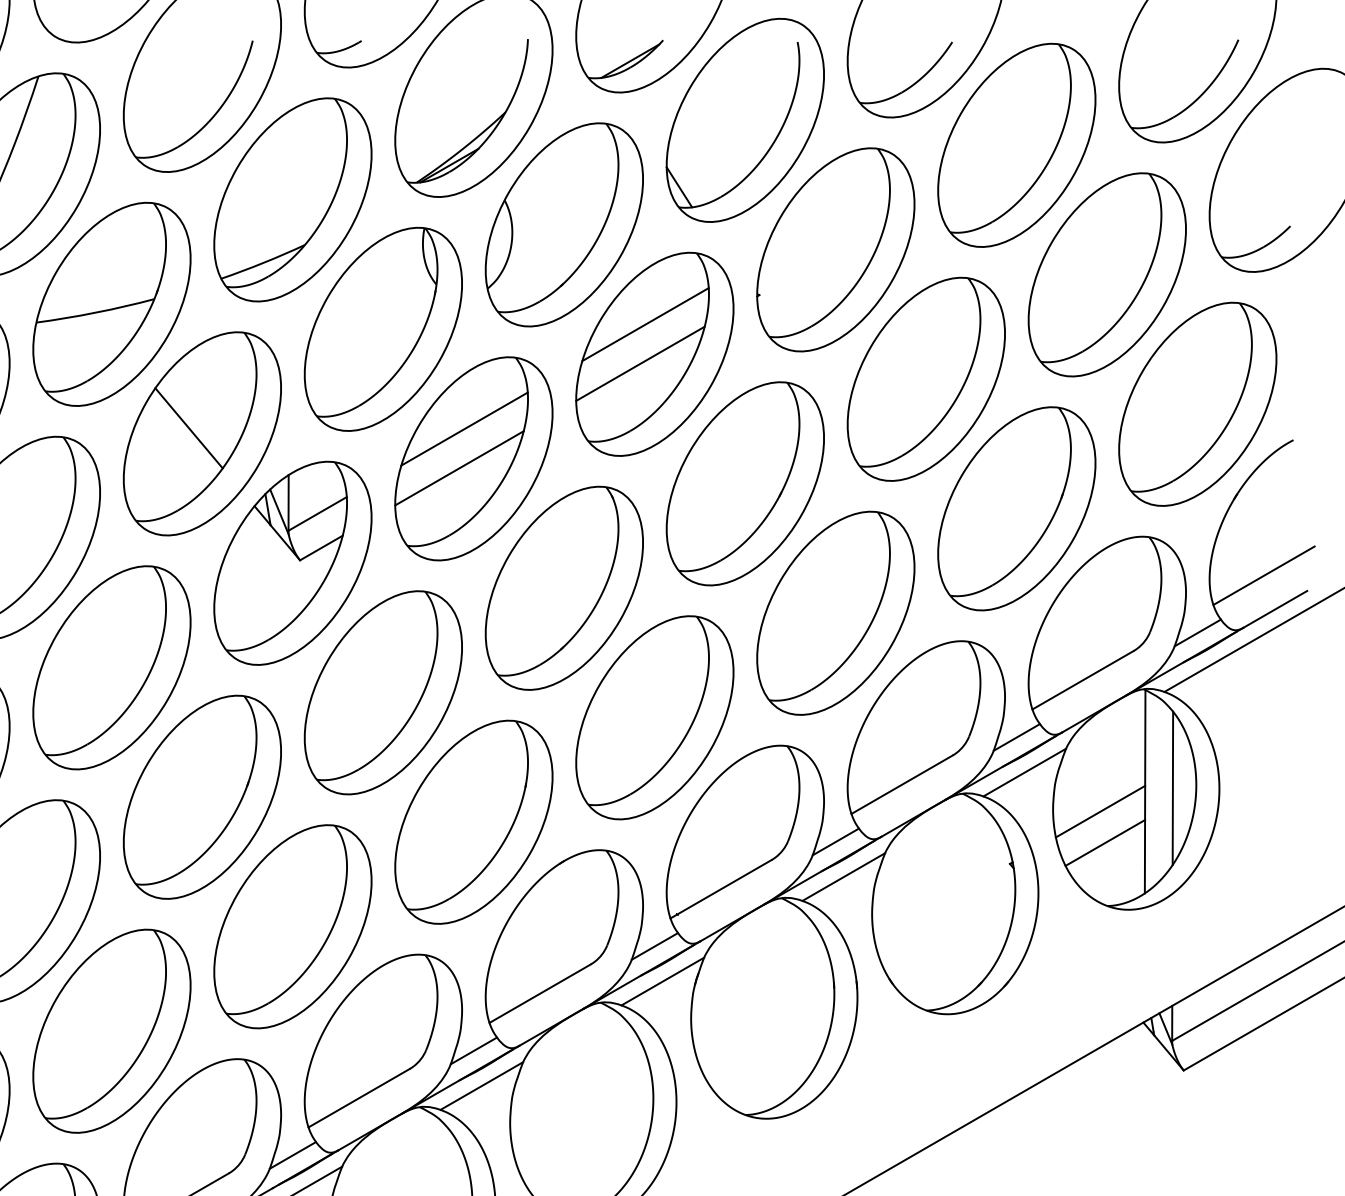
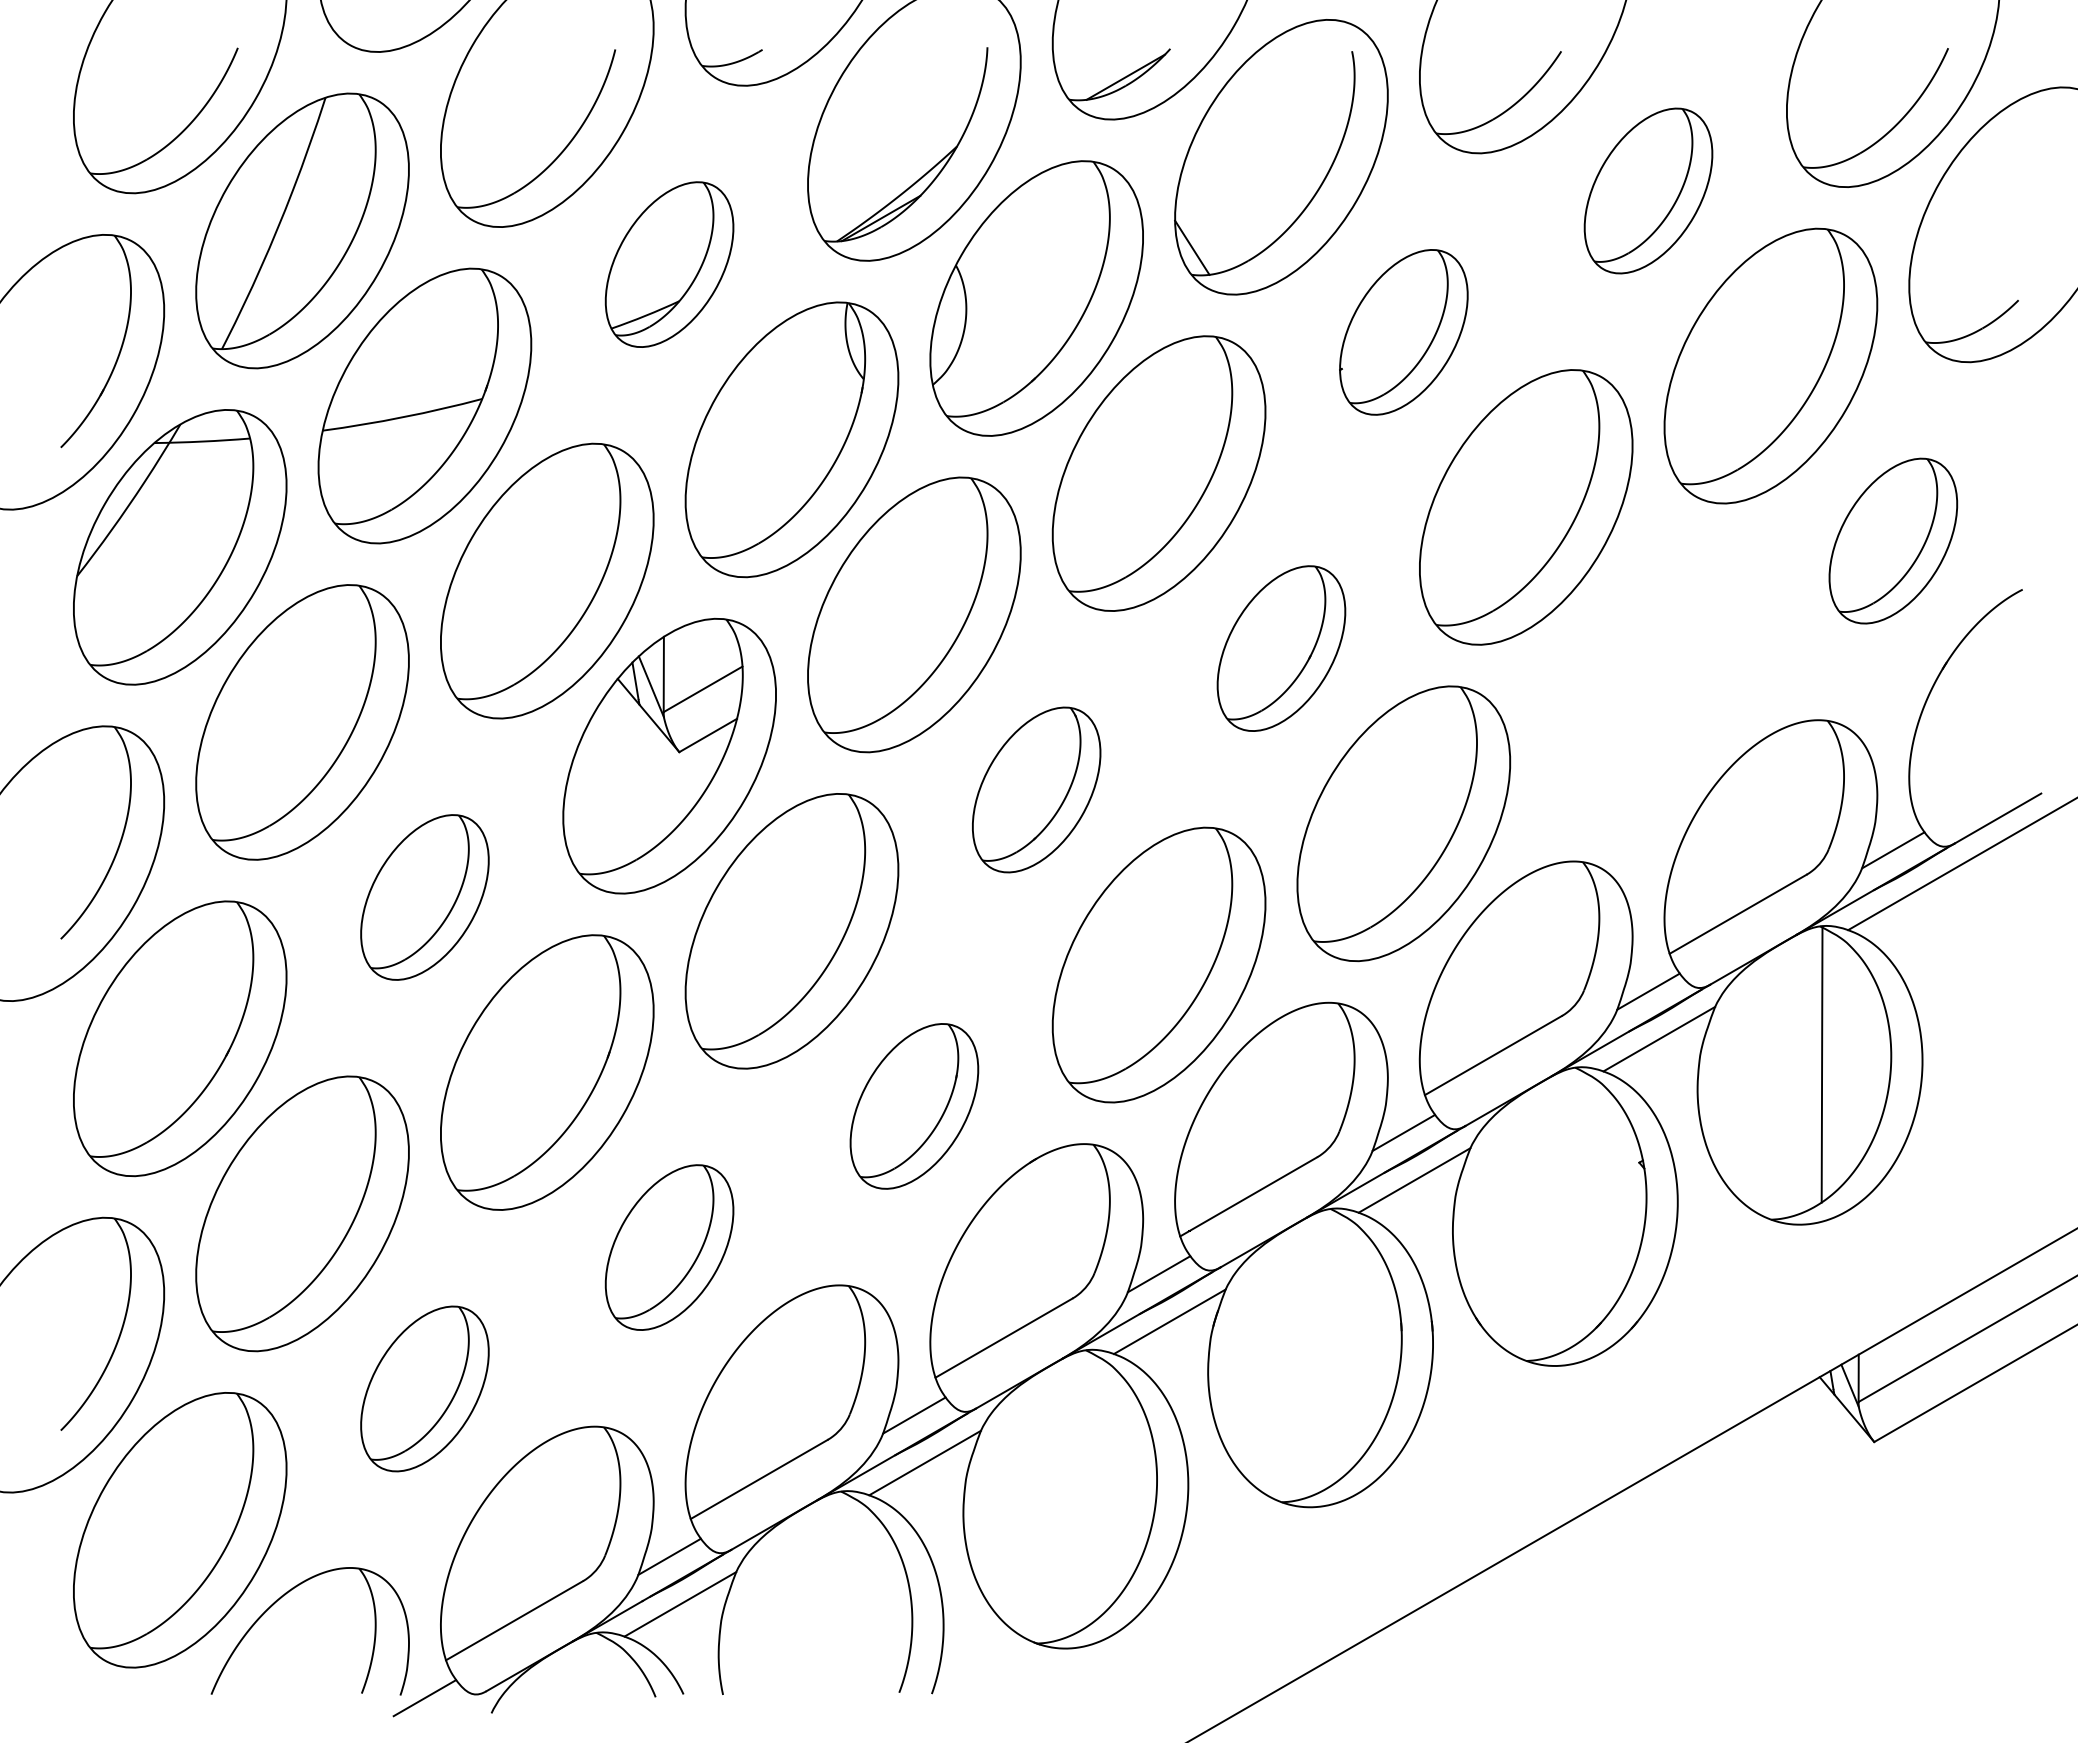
part: (1016, 144) -> (1648, 190), size x0.6
part: (292, 199) -> (669, 264), size x0.6
part: (835, 250) -> (1403, 332), size x0.6
line: (645, 324) -> (1146, 433), removed
line: (640, 363) -> (1139, 486), removed
part: (1197, 403) -> (1893, 540), size x0.6
line: (188, 428) -> (528, 573), removed
line: (464, 428) -> (901, 574), removed
line: (459, 468) -> (894, 627), removed
part: (745, 483) -> (1281, 648), size x0.6
part: (1016, 508) -> (1648, 682), removed
line: (1263, 575) -> (1982, 772), removed
part: (564, 587) -> (1036, 789), size x0.6
part: (111, 667) -> (424, 897), size x0.6
line: (1172, 788) -> (1859, 1060), removed
line: (1100, 811) -> (1761, 1091), removed
part: (473, 822) -> (914, 1106), size x0.6
line: (1104, 843) -> (1767, 1134), removed
part: (292, 926) -> (669, 1247), size x0.6
part: (111, 1030) -> (424, 1388), size x0.6

